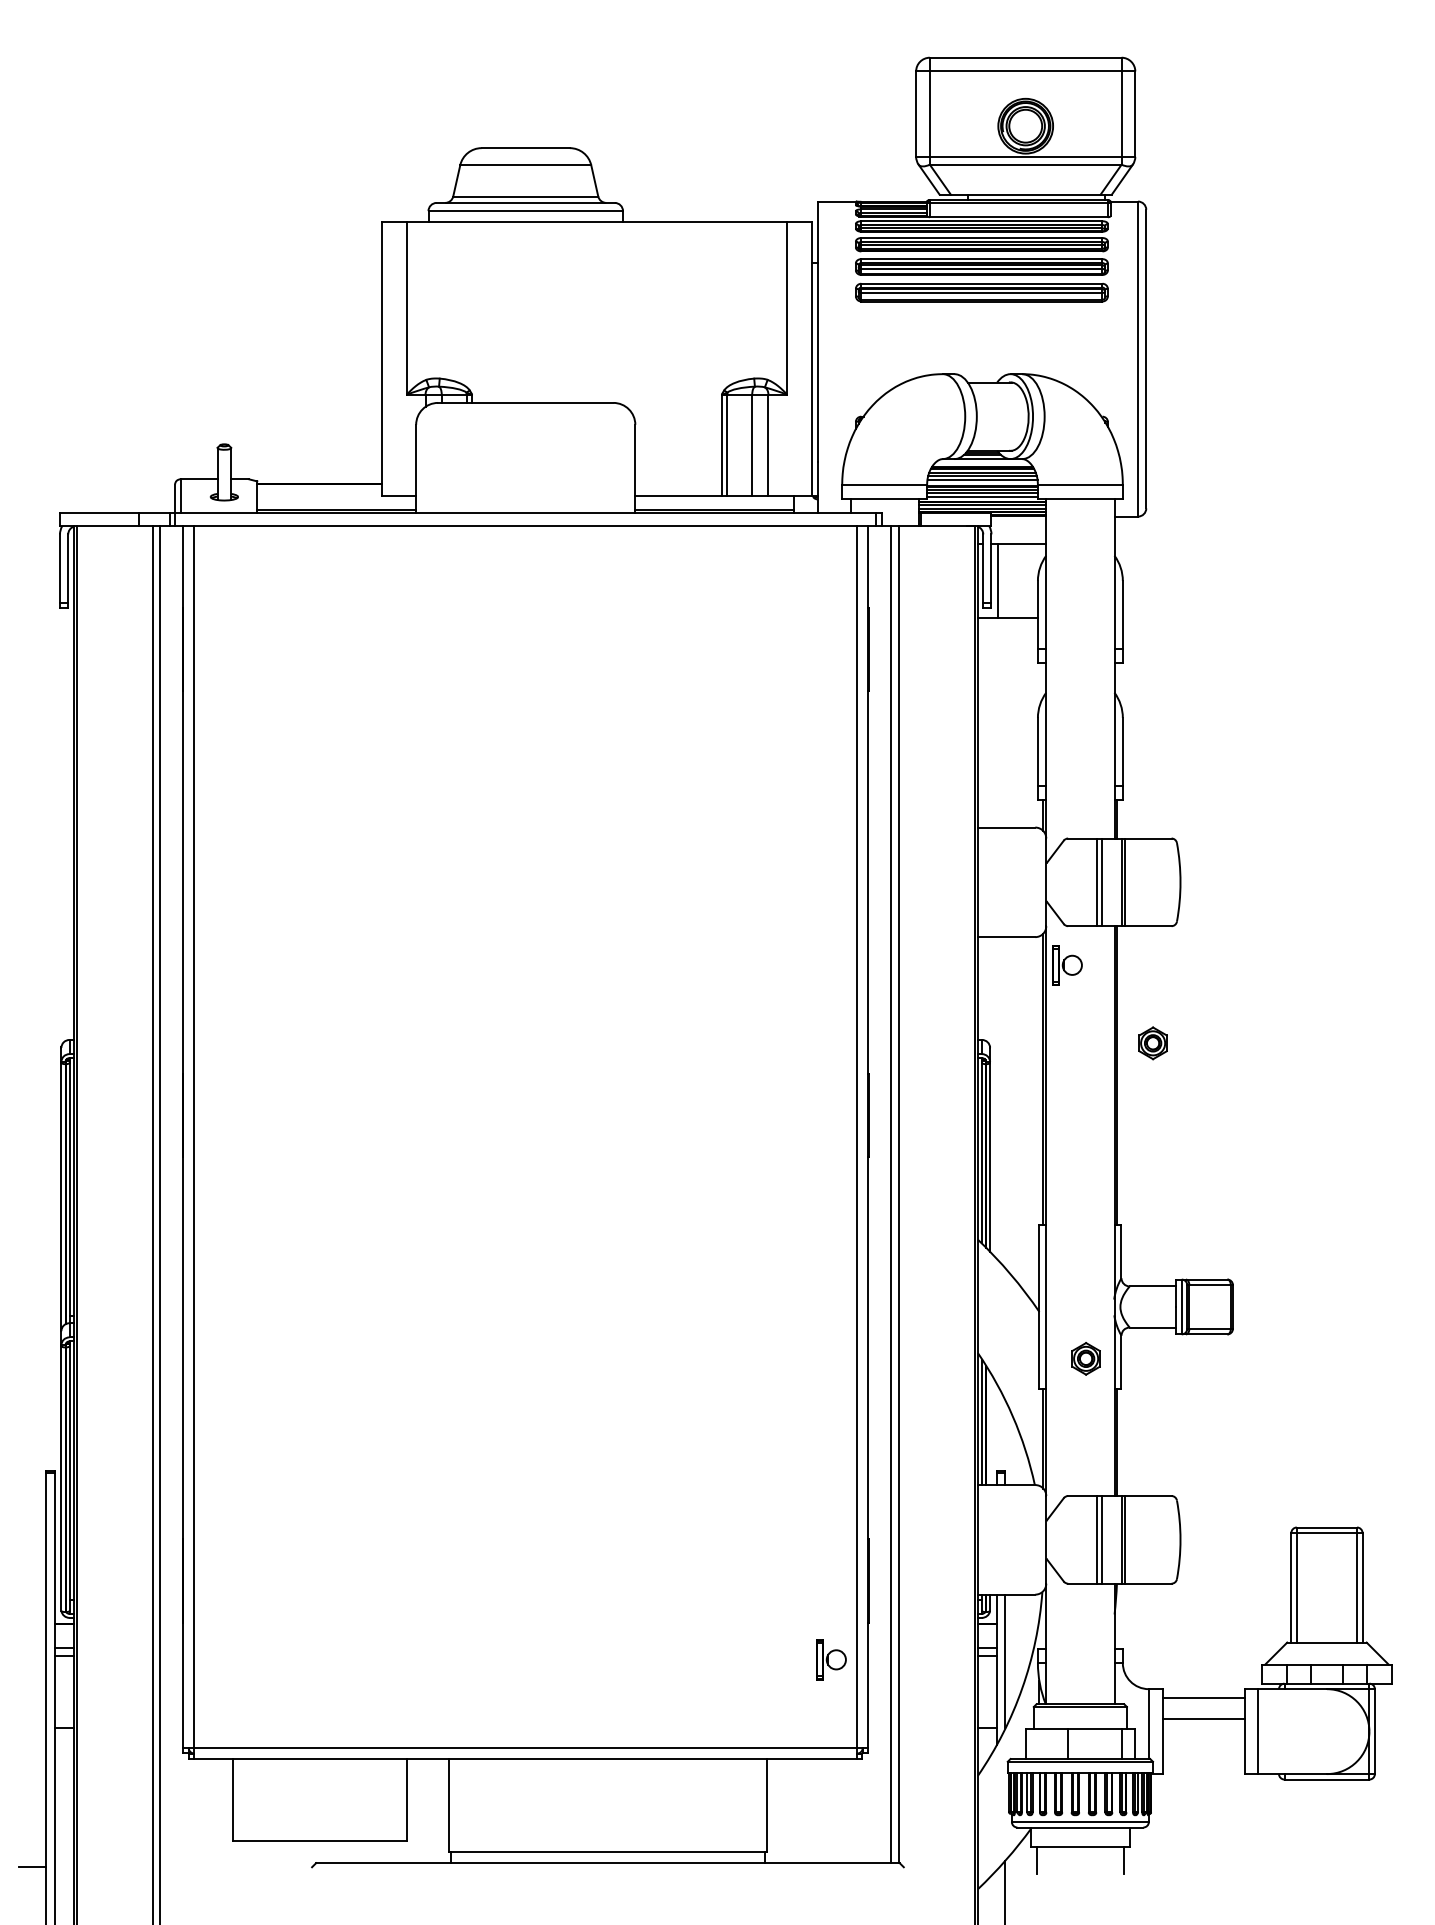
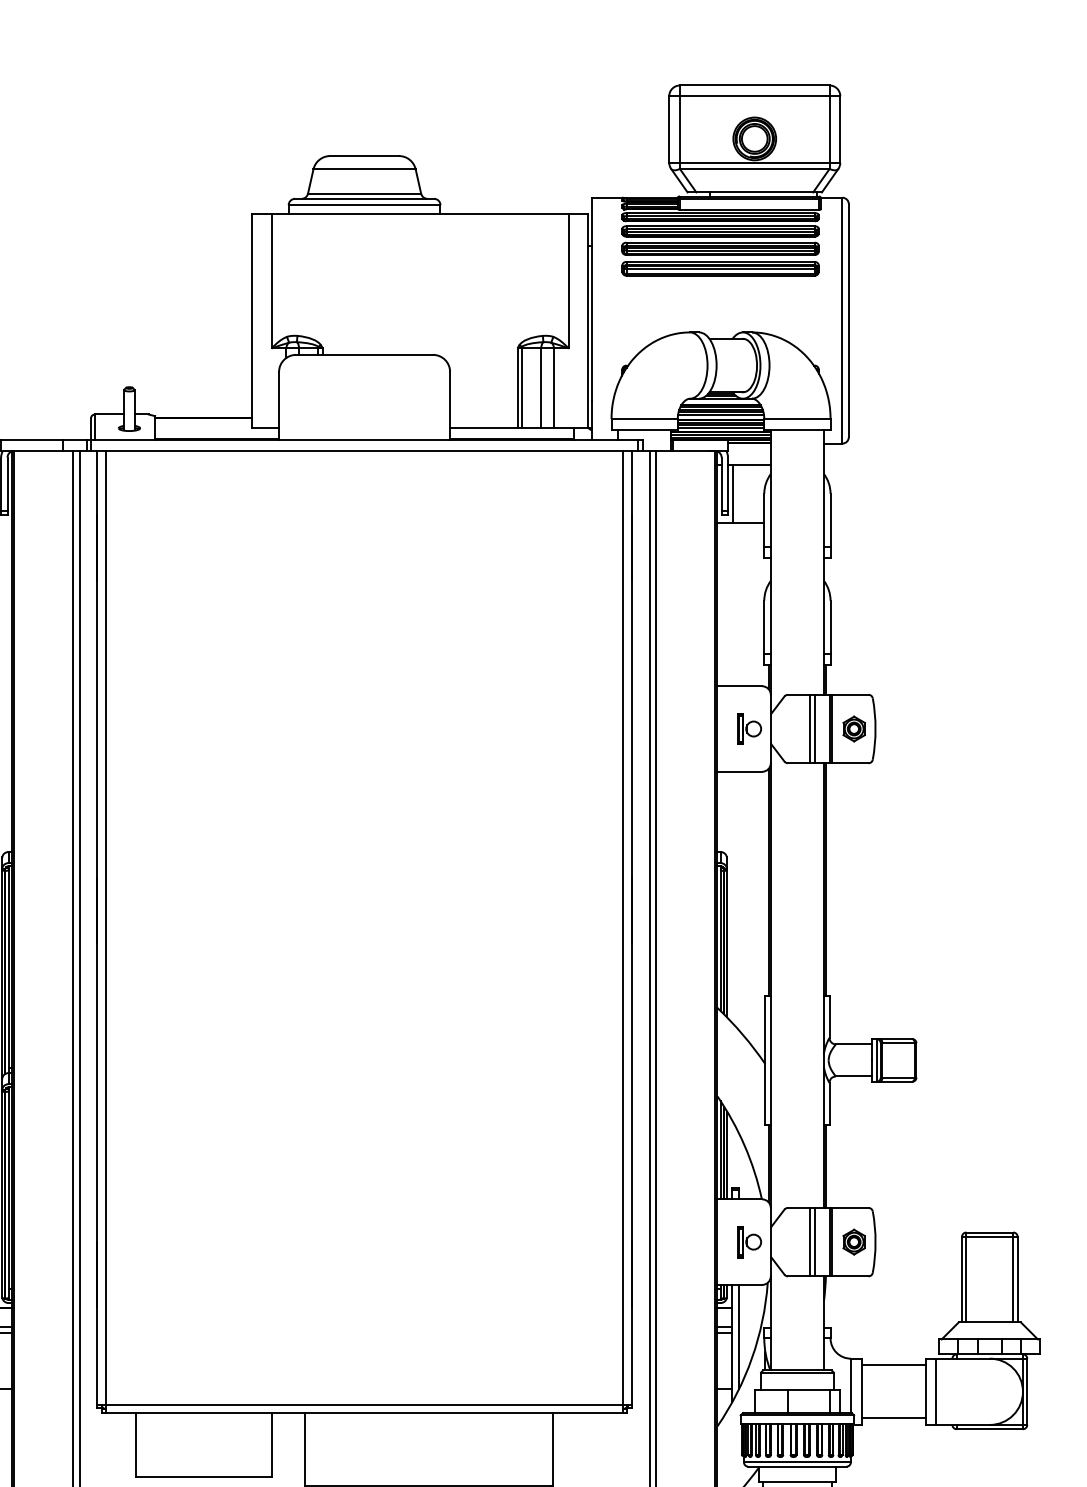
part: (1067, 965) -> (749, 729), moved
part: (1152, 1043) -> (853, 729), moved
part: (1085, 1358) -> (853, 1241), moved
line: (990, 1428) -> (727, 1155), added
part: (831, 1659) -> (749, 1241), moved
line: (1203, 1718) -> (893, 1418), moved

